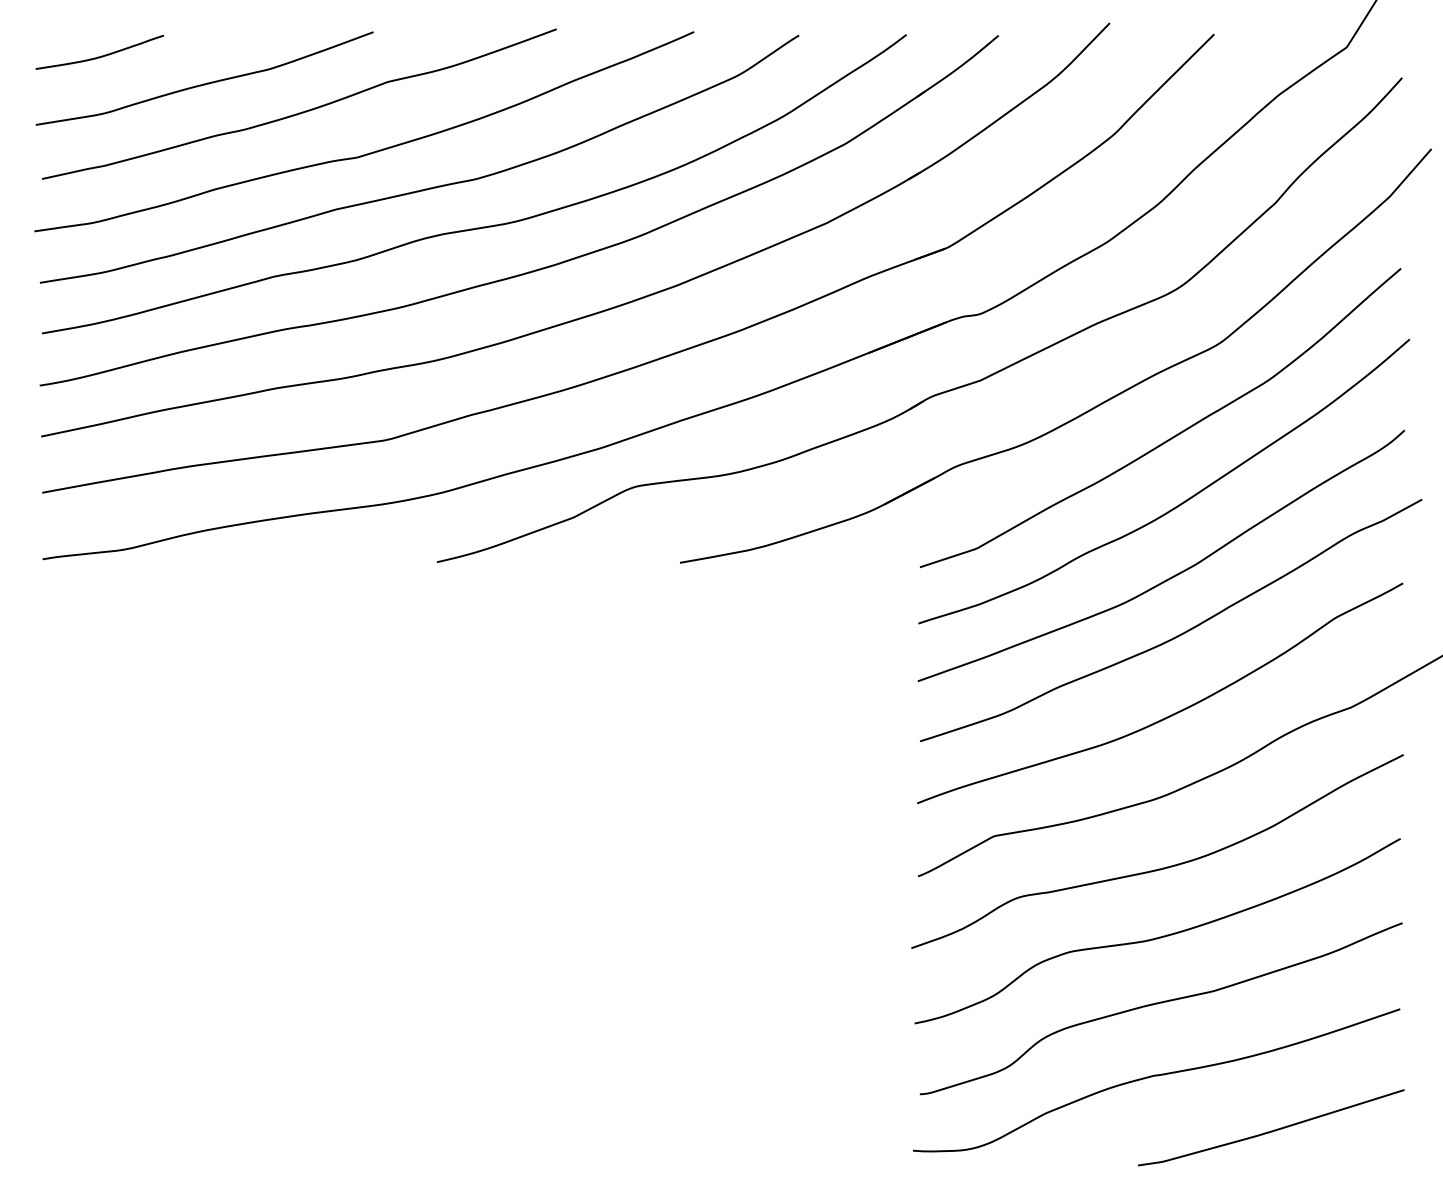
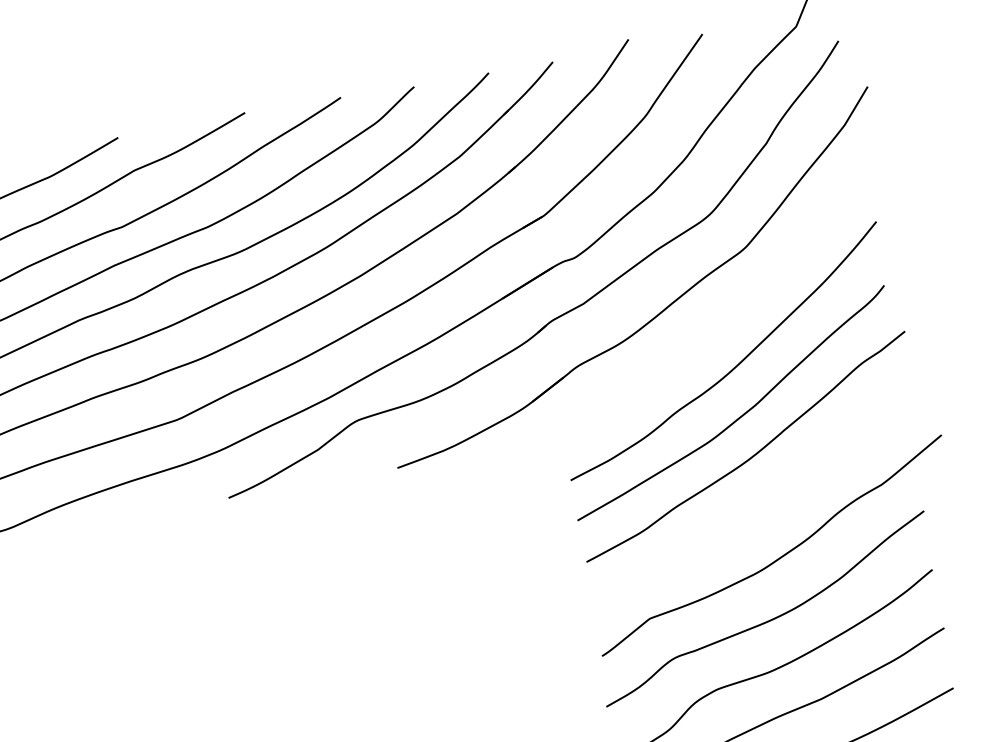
curve: (1172, 436) -> (723, 318), removed
curve: (1171, 714) -> (757, 512), removed

